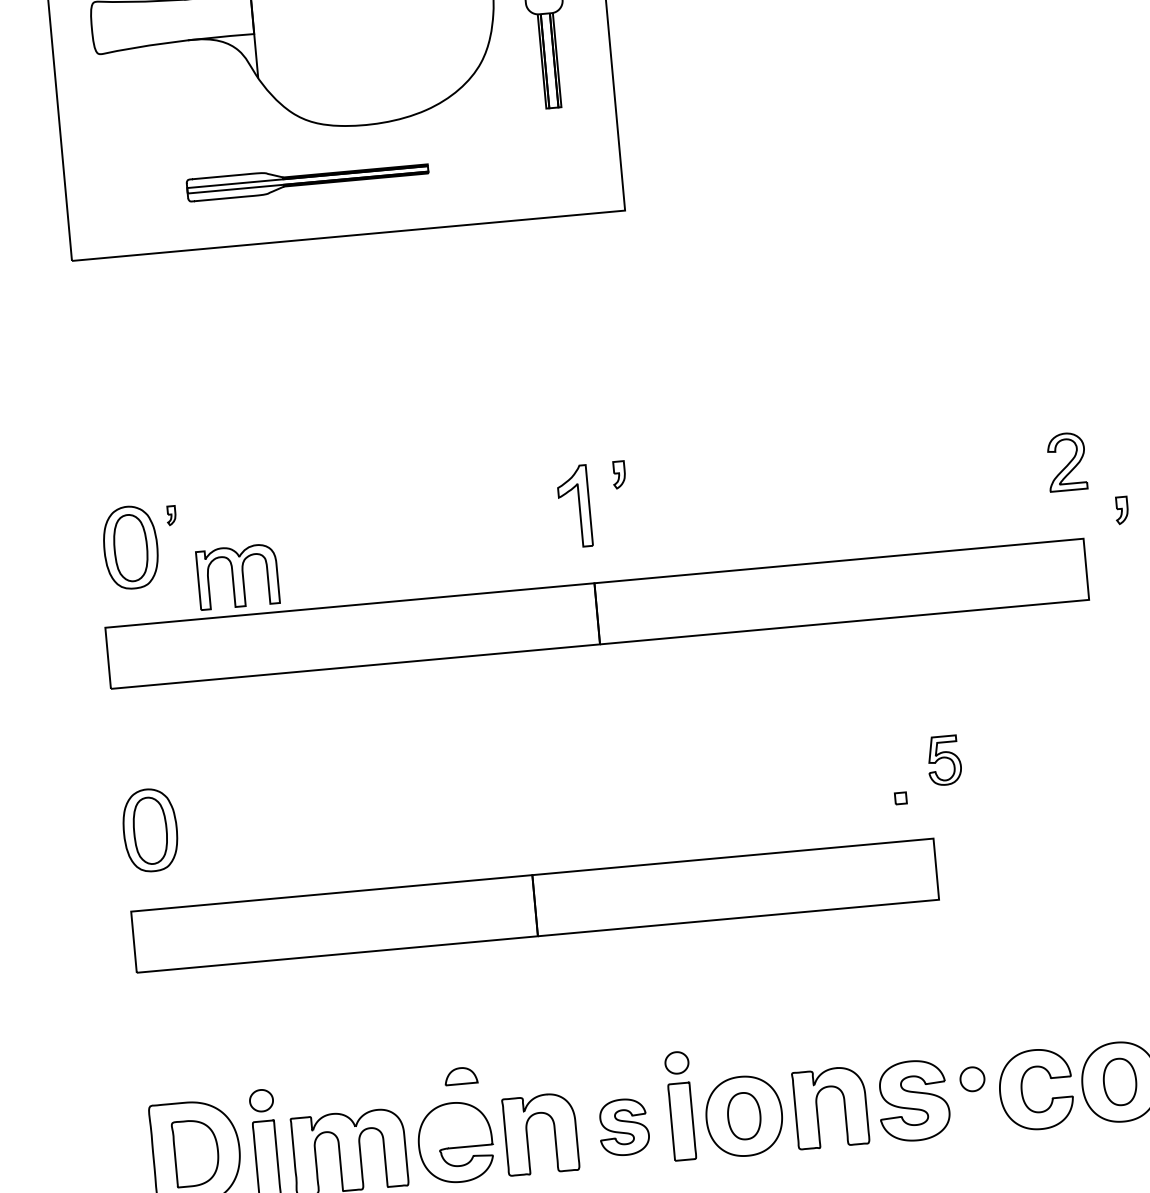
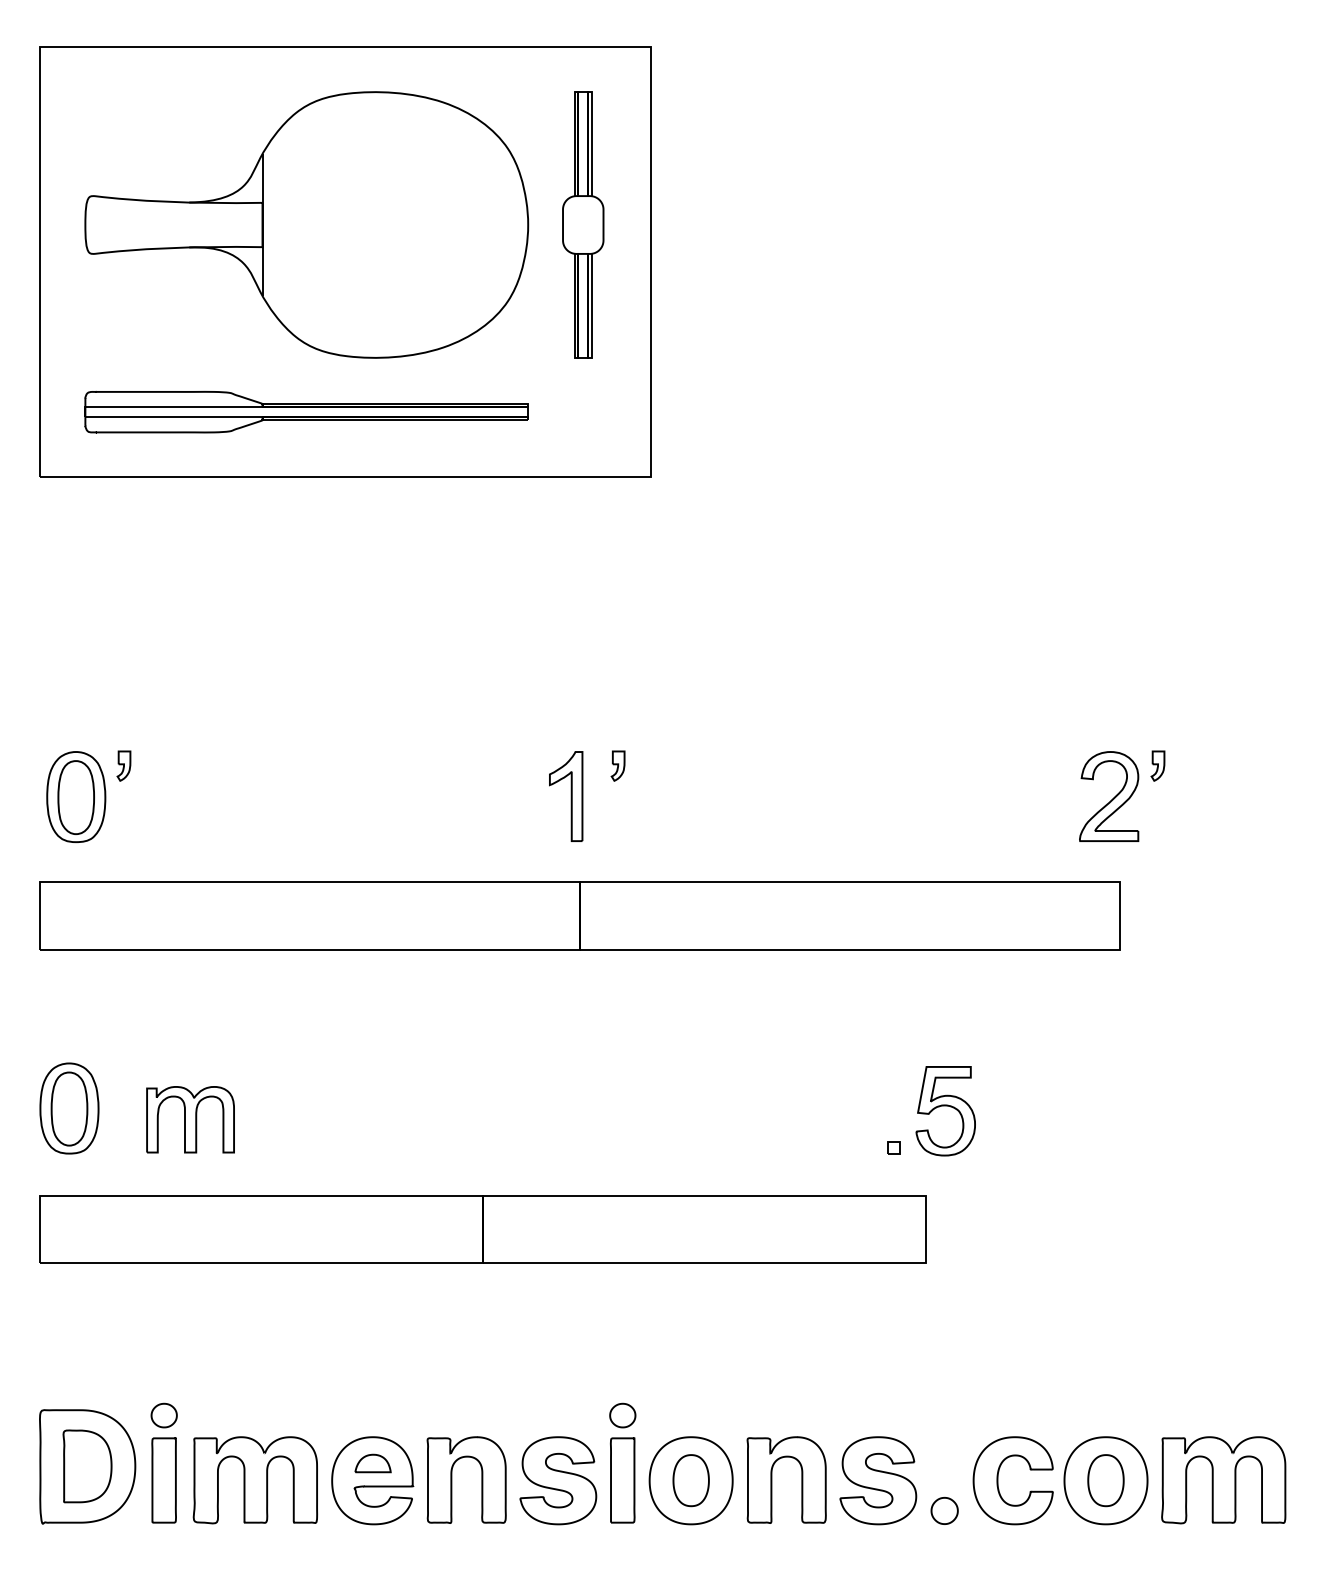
part: (307, 179) -> (306, 411), size x1.67
part: (1066, 461) -> (1109, 796), size x1.43
part: (1121, 509) -> (1157, 765), moved
part: (171, 515) -> (123, 765), size x1.43
part: (237, 576) -> (190, 1119), moved
part: (944, 760) -> (945, 1111), size x1.67
part: (460, 1076) -> (372, 1463), moved
part: (972, 1078) -> (944, 1510), moved
part: (624, 1127) -> (558, 1480), size x1.43

